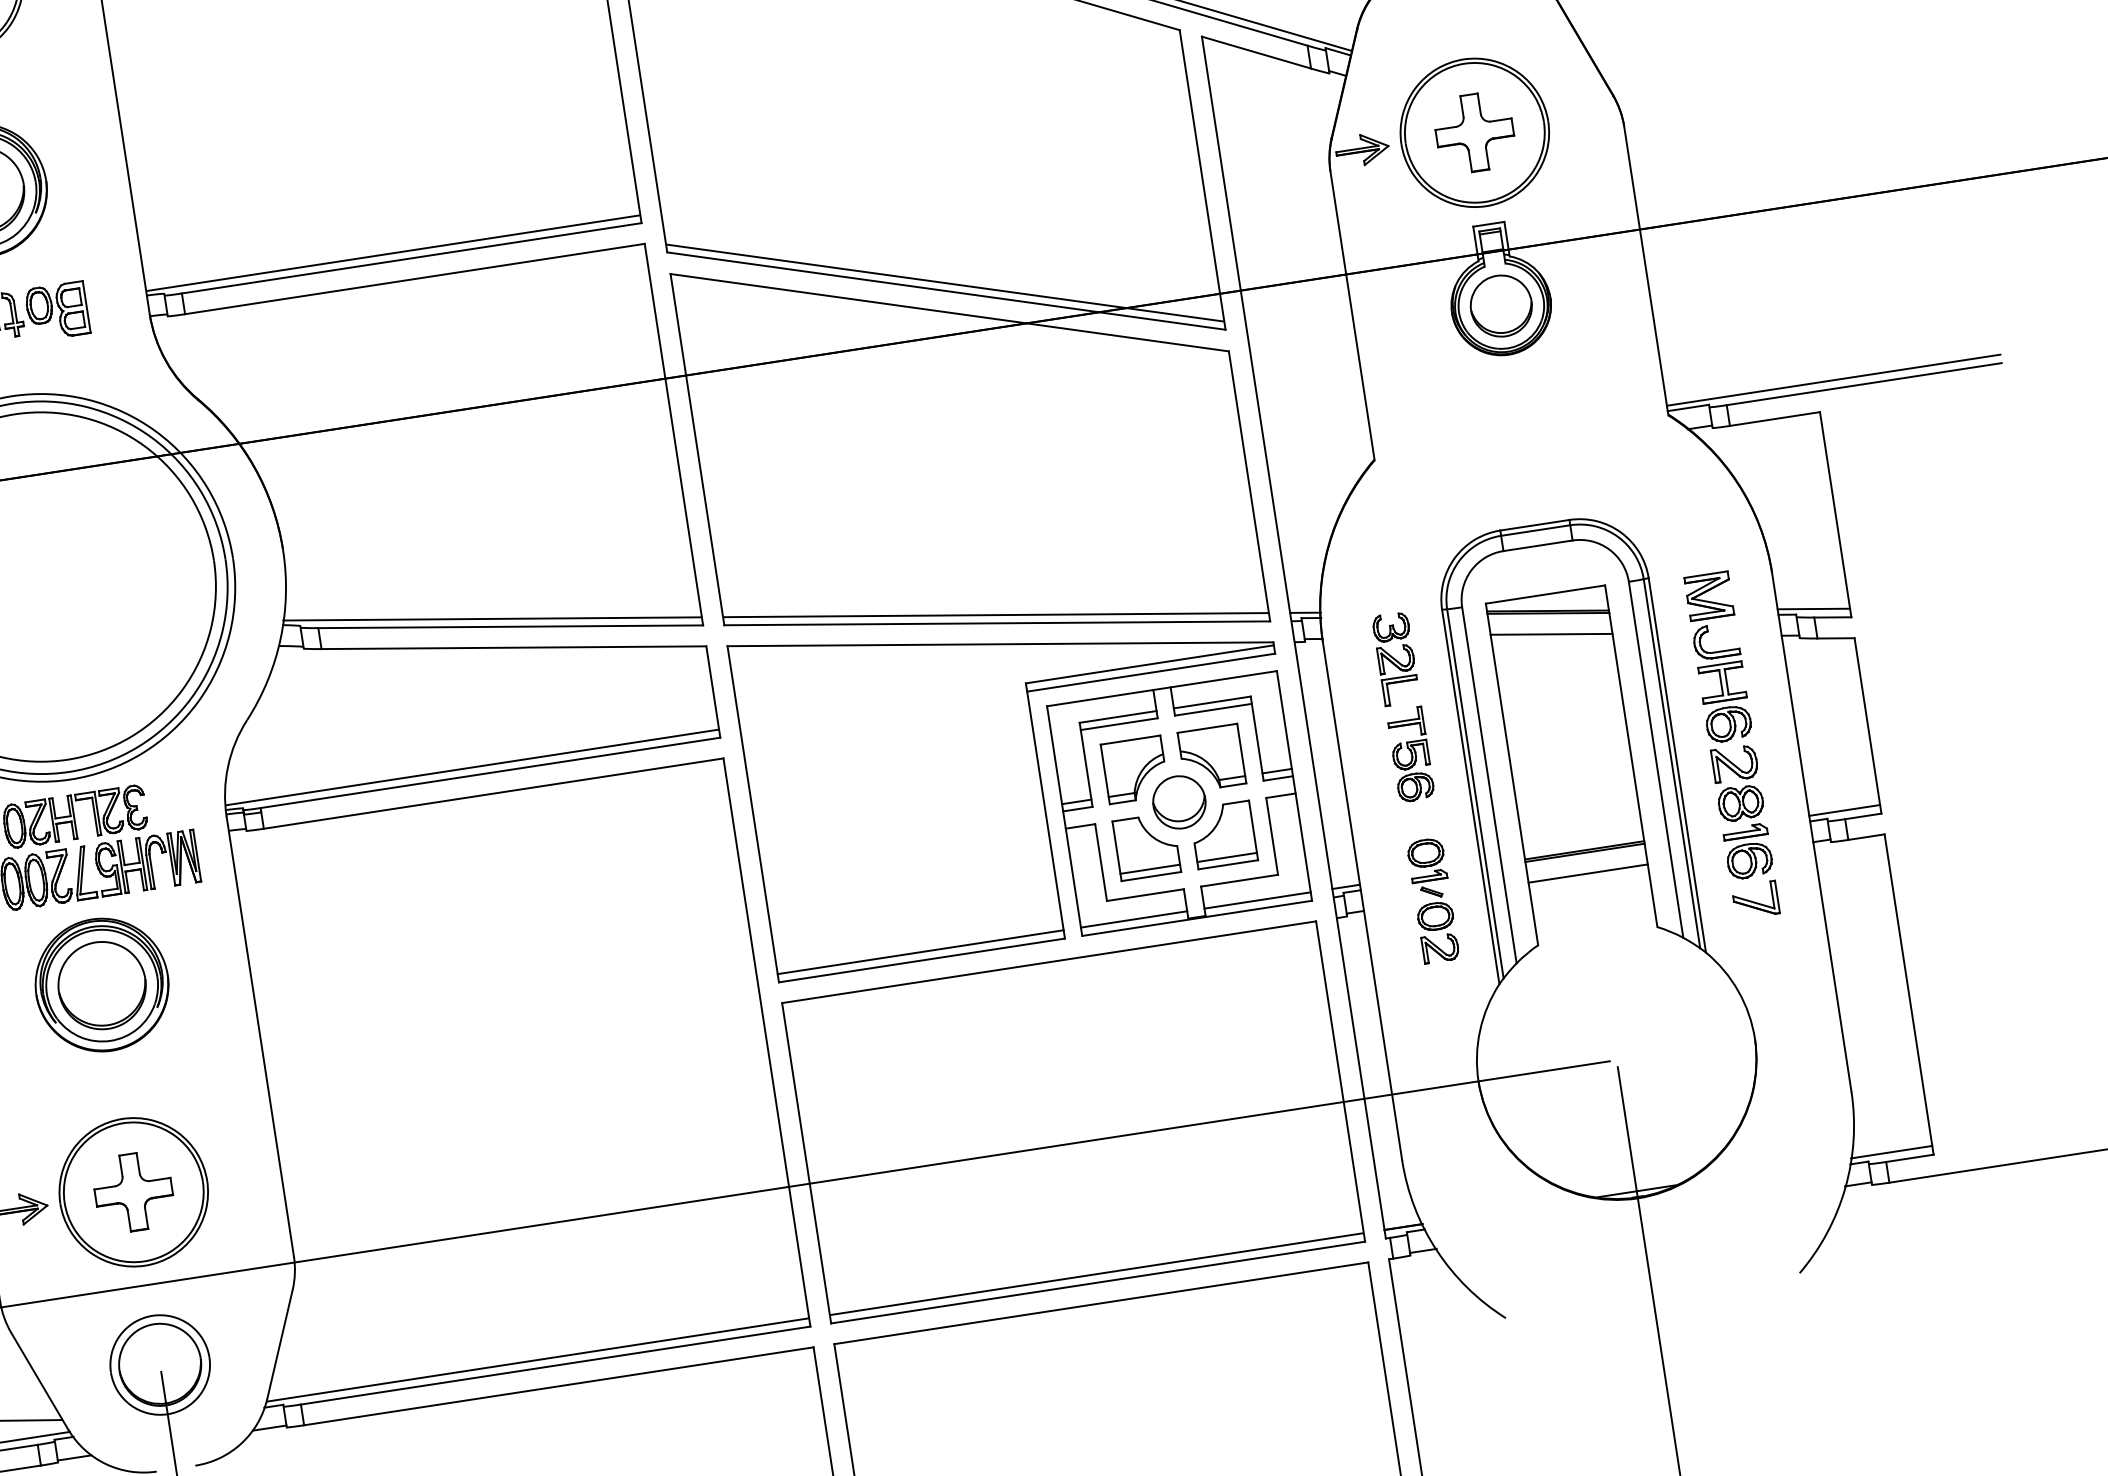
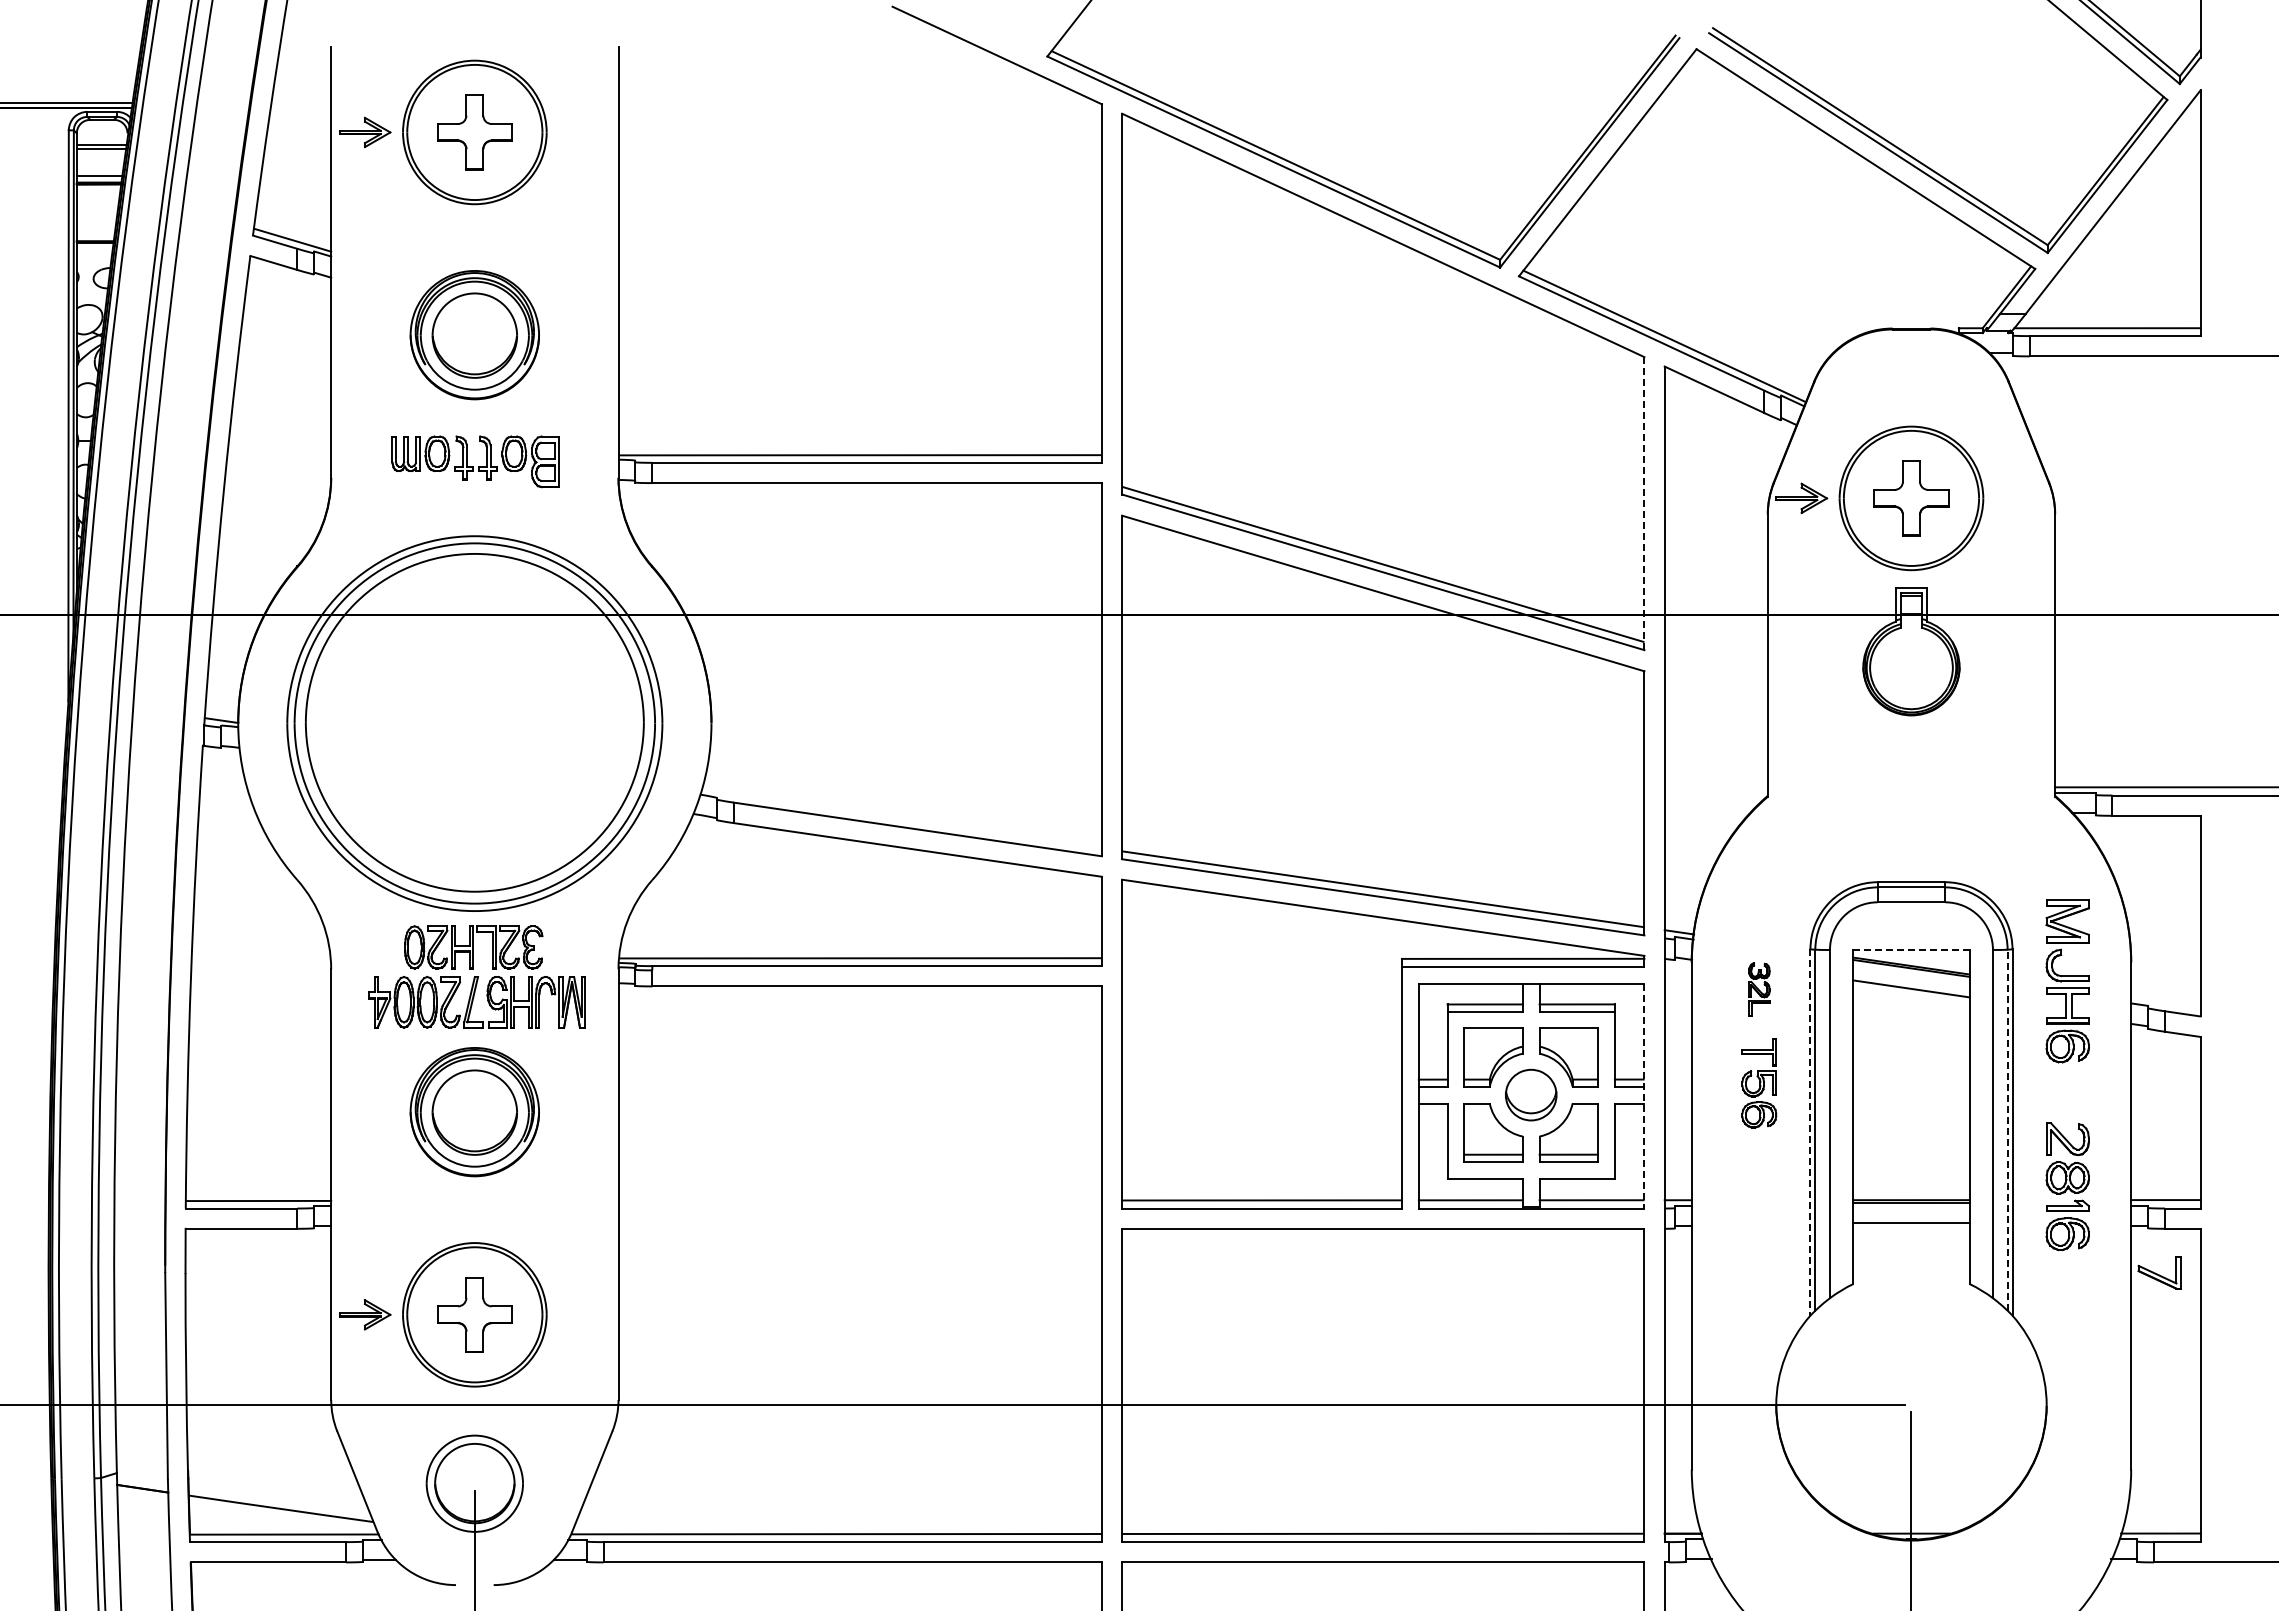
line: (1202, 179) -> (1644, 503), solid -> dashed
part: (1501, 305) -> (1911, 667), removed
line: (1545, 595) -> (1911, 950), solid -> dashed
line: (1813, 609) -> (2165, 1003), removed
line: (492, 619) -> (901, 819), removed
part: (1718, 657) -> (2067, 981), moved
part: (1396, 658) -> (1759, 989), size x0.6
line: (1671, 764) -> (2007, 1130), solid -> dashed
line: (1294, 786) -> (1643, 1096), solid -> dashed
line: (1470, 797) -> (1810, 1133), solid -> dashed
part: (1755, 899) -> (2159, 1272), moved
part: (1433, 901) -> (1759, 1226), removed

